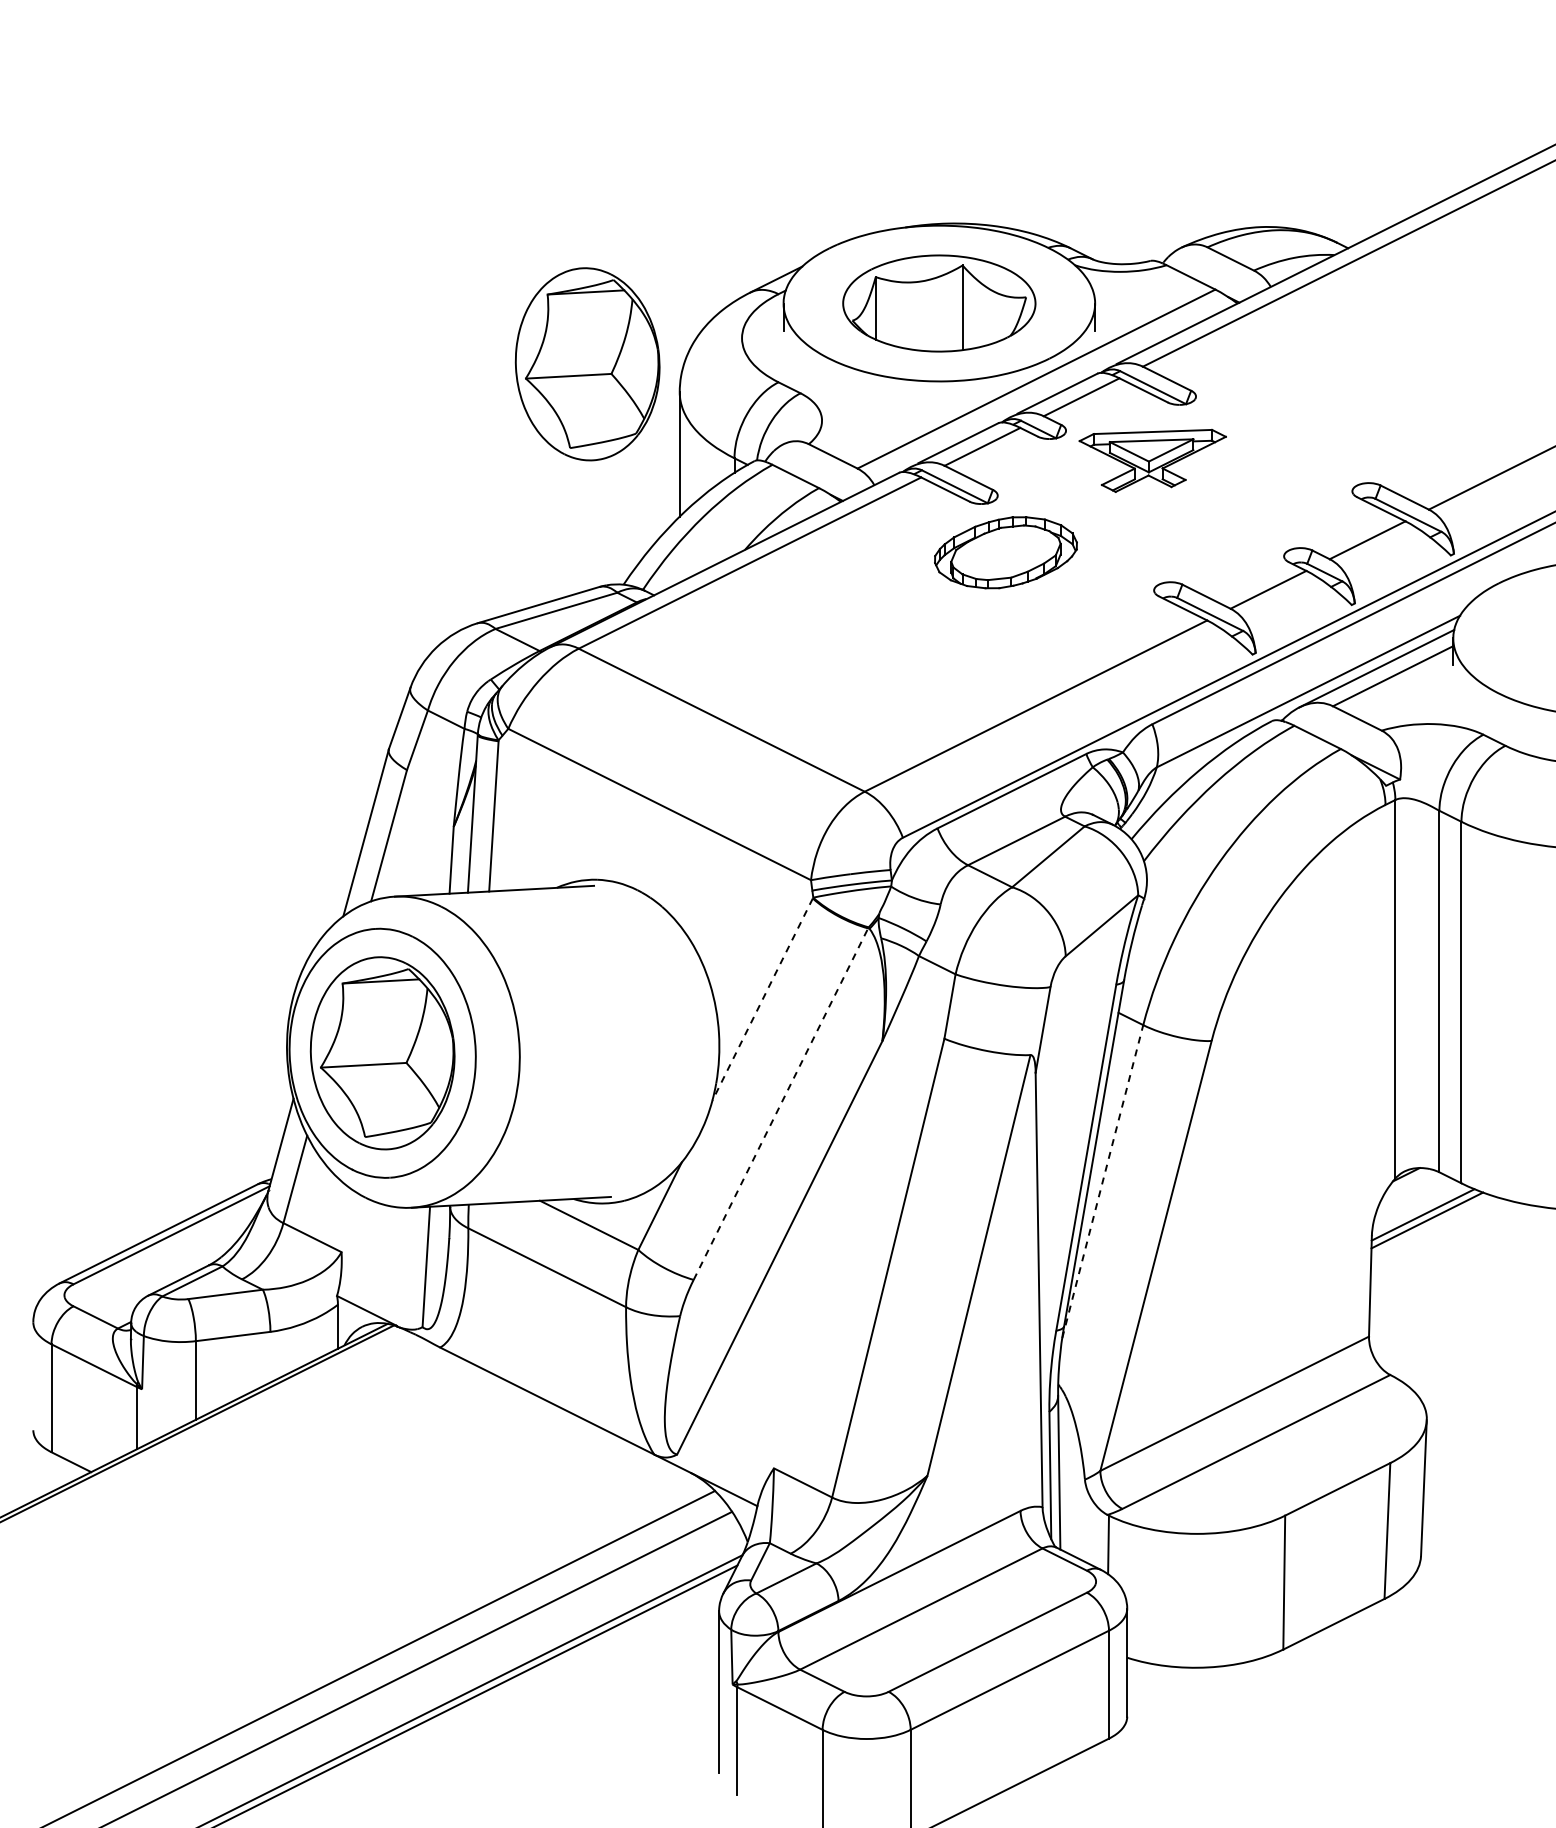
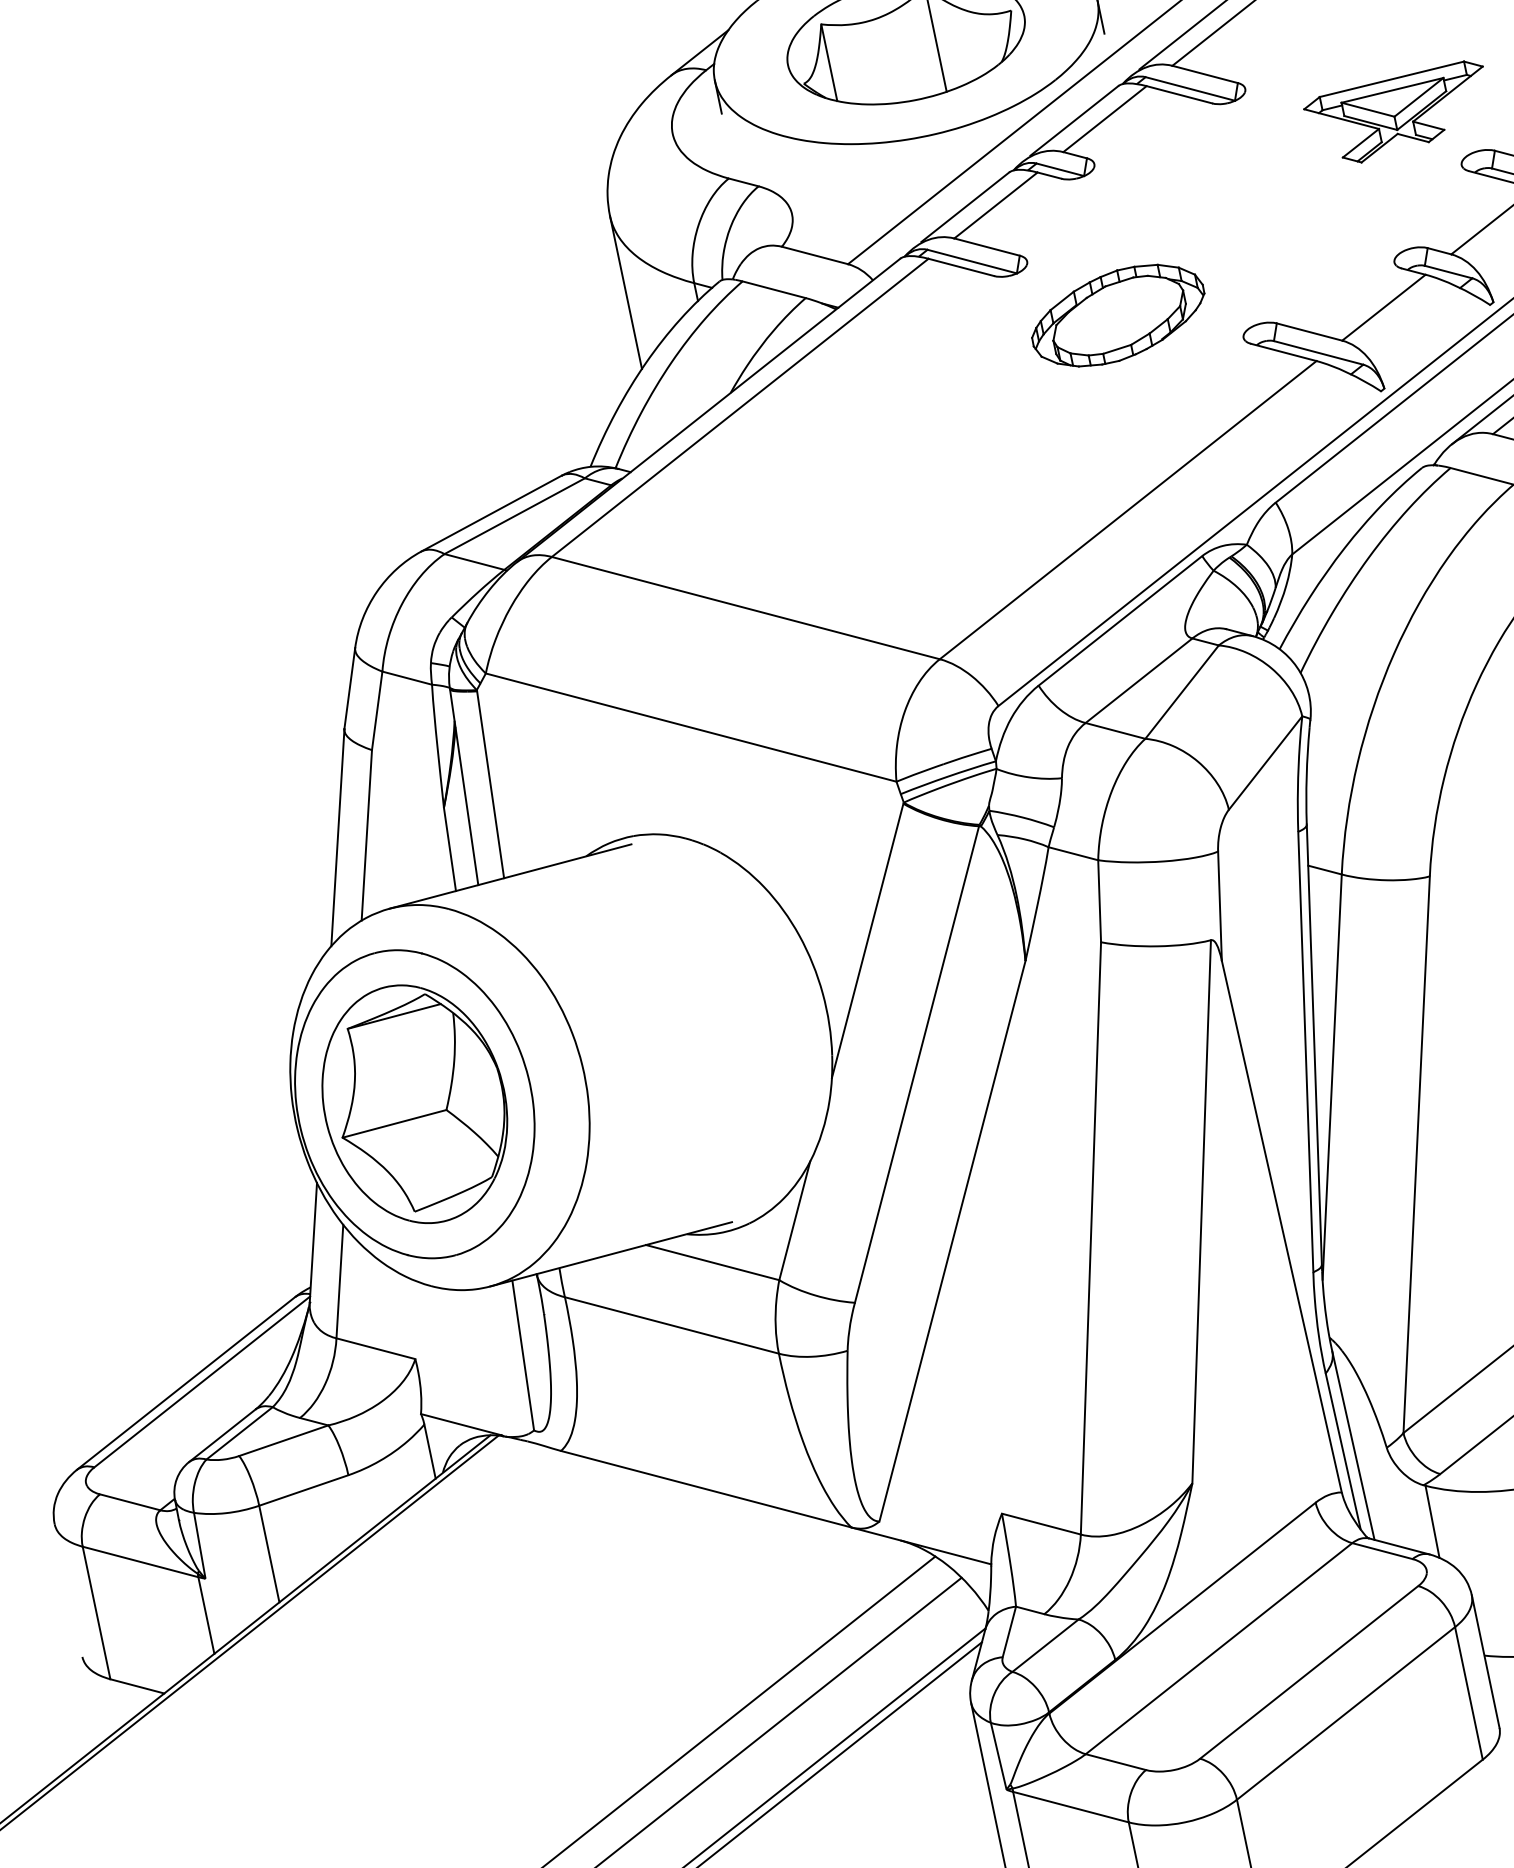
part: (587, 364) -> (489, 205), removed
part: (1152, 460) -> (1398, 114), moved
part: (1005, 552) -> (1117, 315), moved
line: (762, 999) -> (867, 940), dashed -> solid
line: (781, 1103) -> (917, 1063), dashed -> solid
line: (1102, 1181) -> (1331, 1077), dashed -> solid

